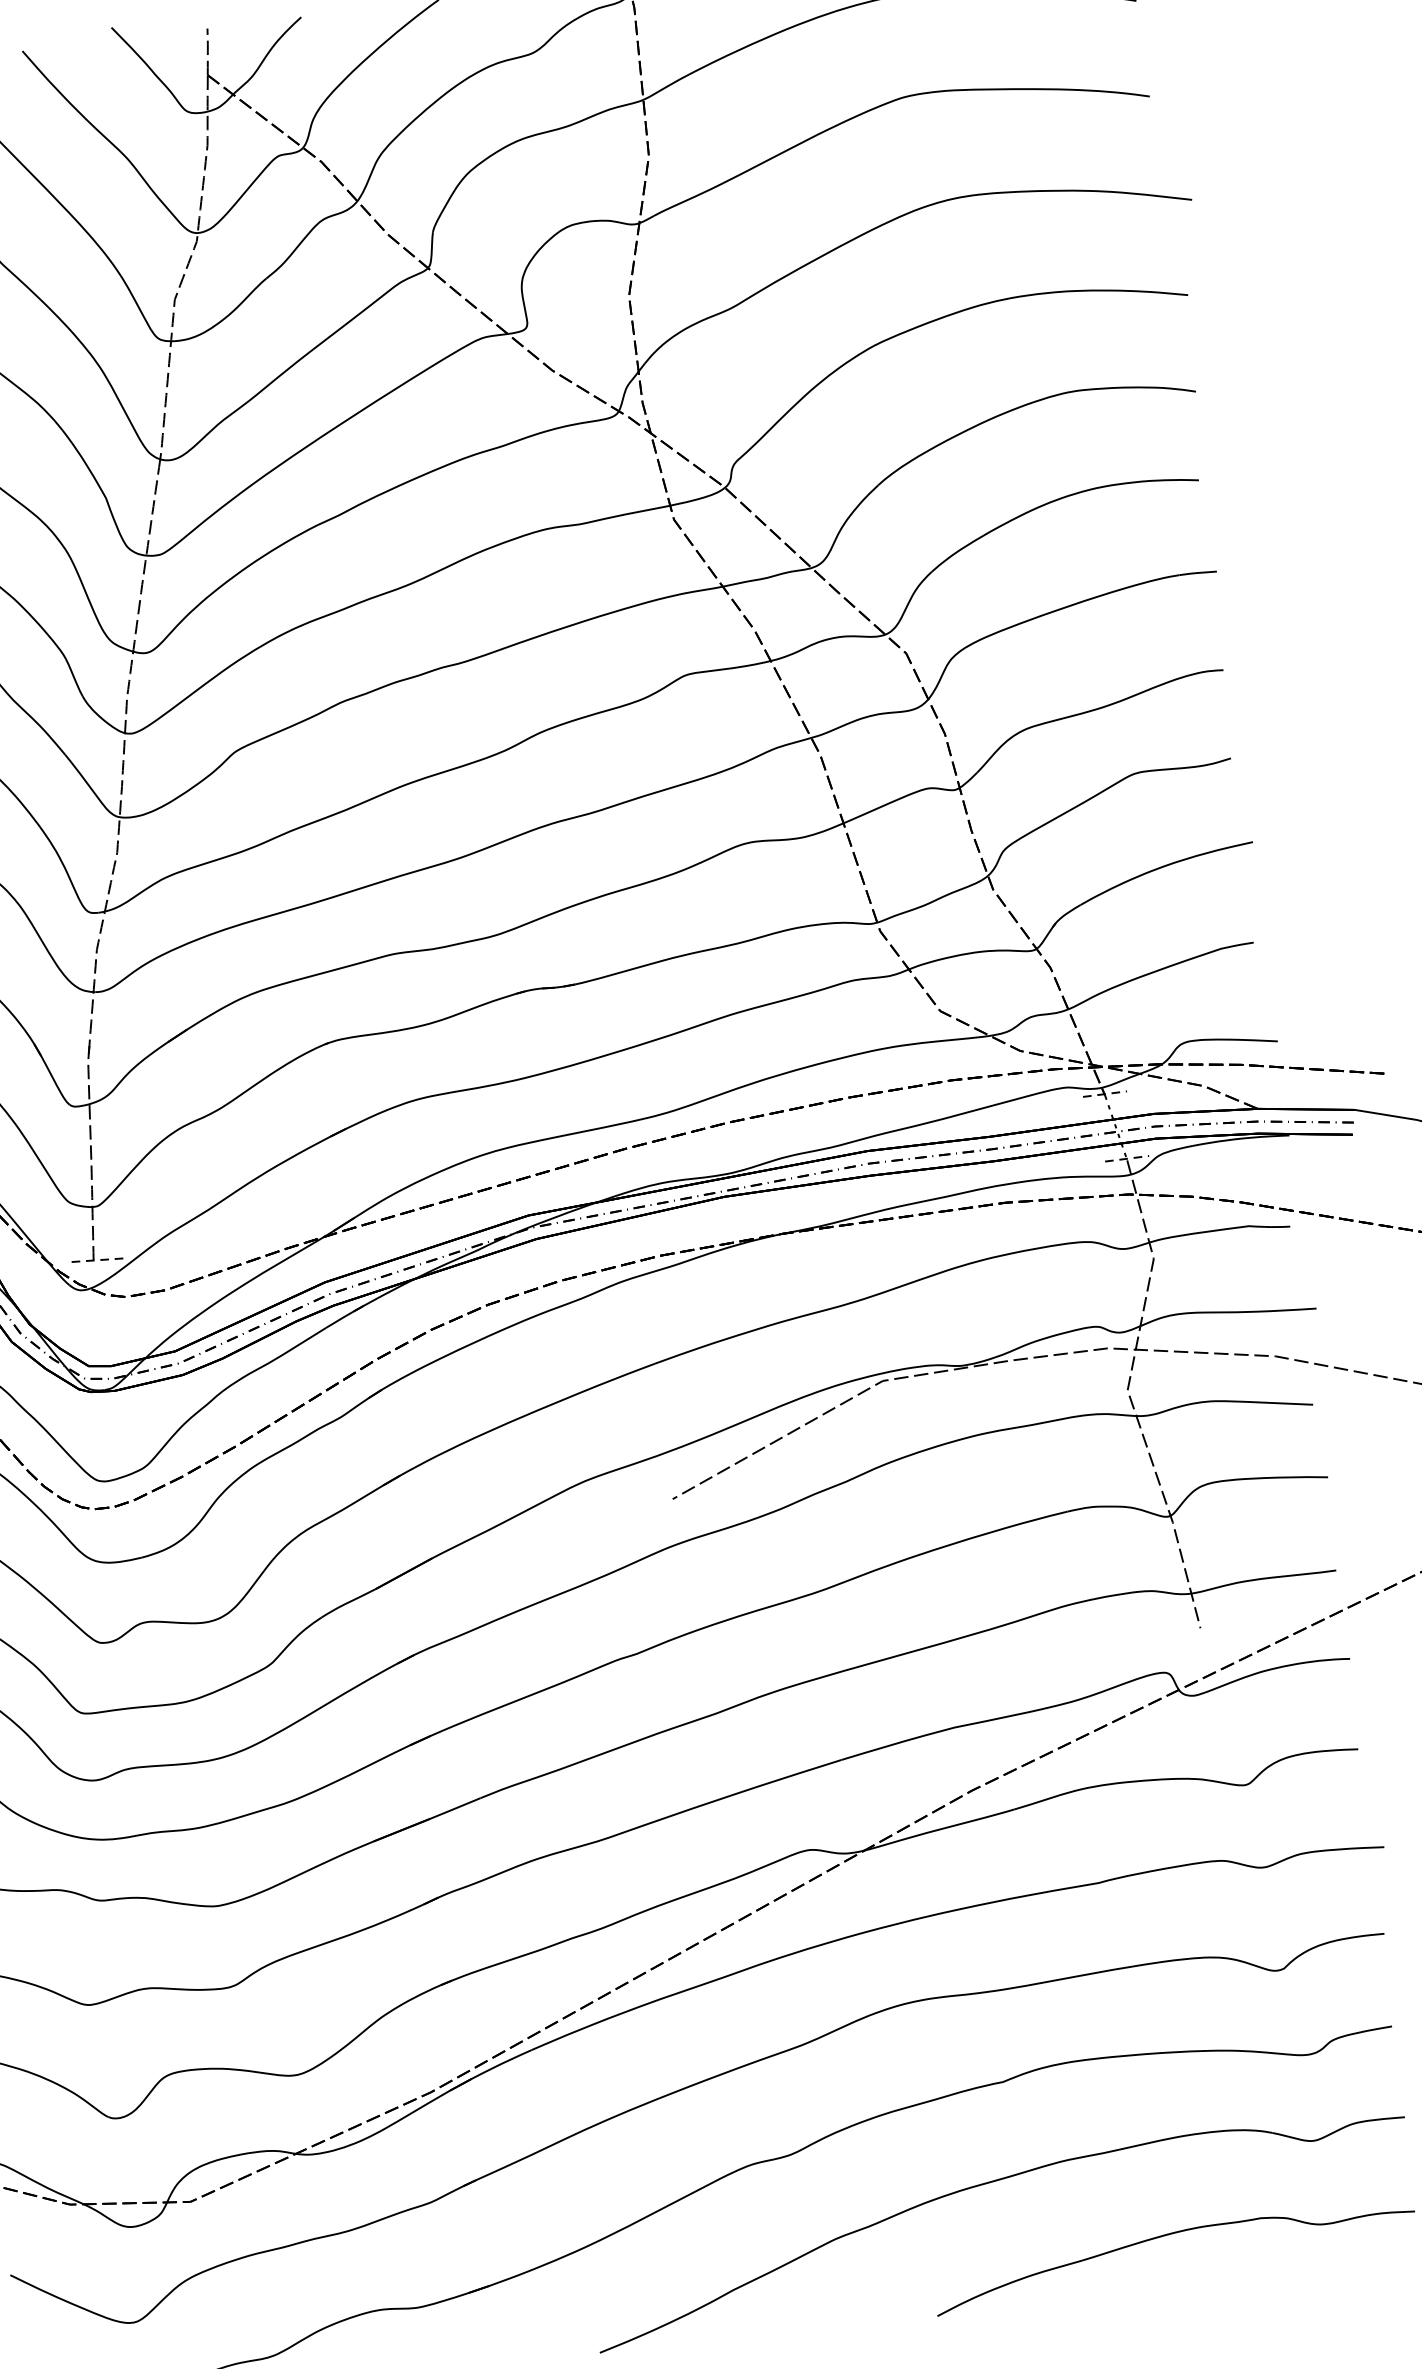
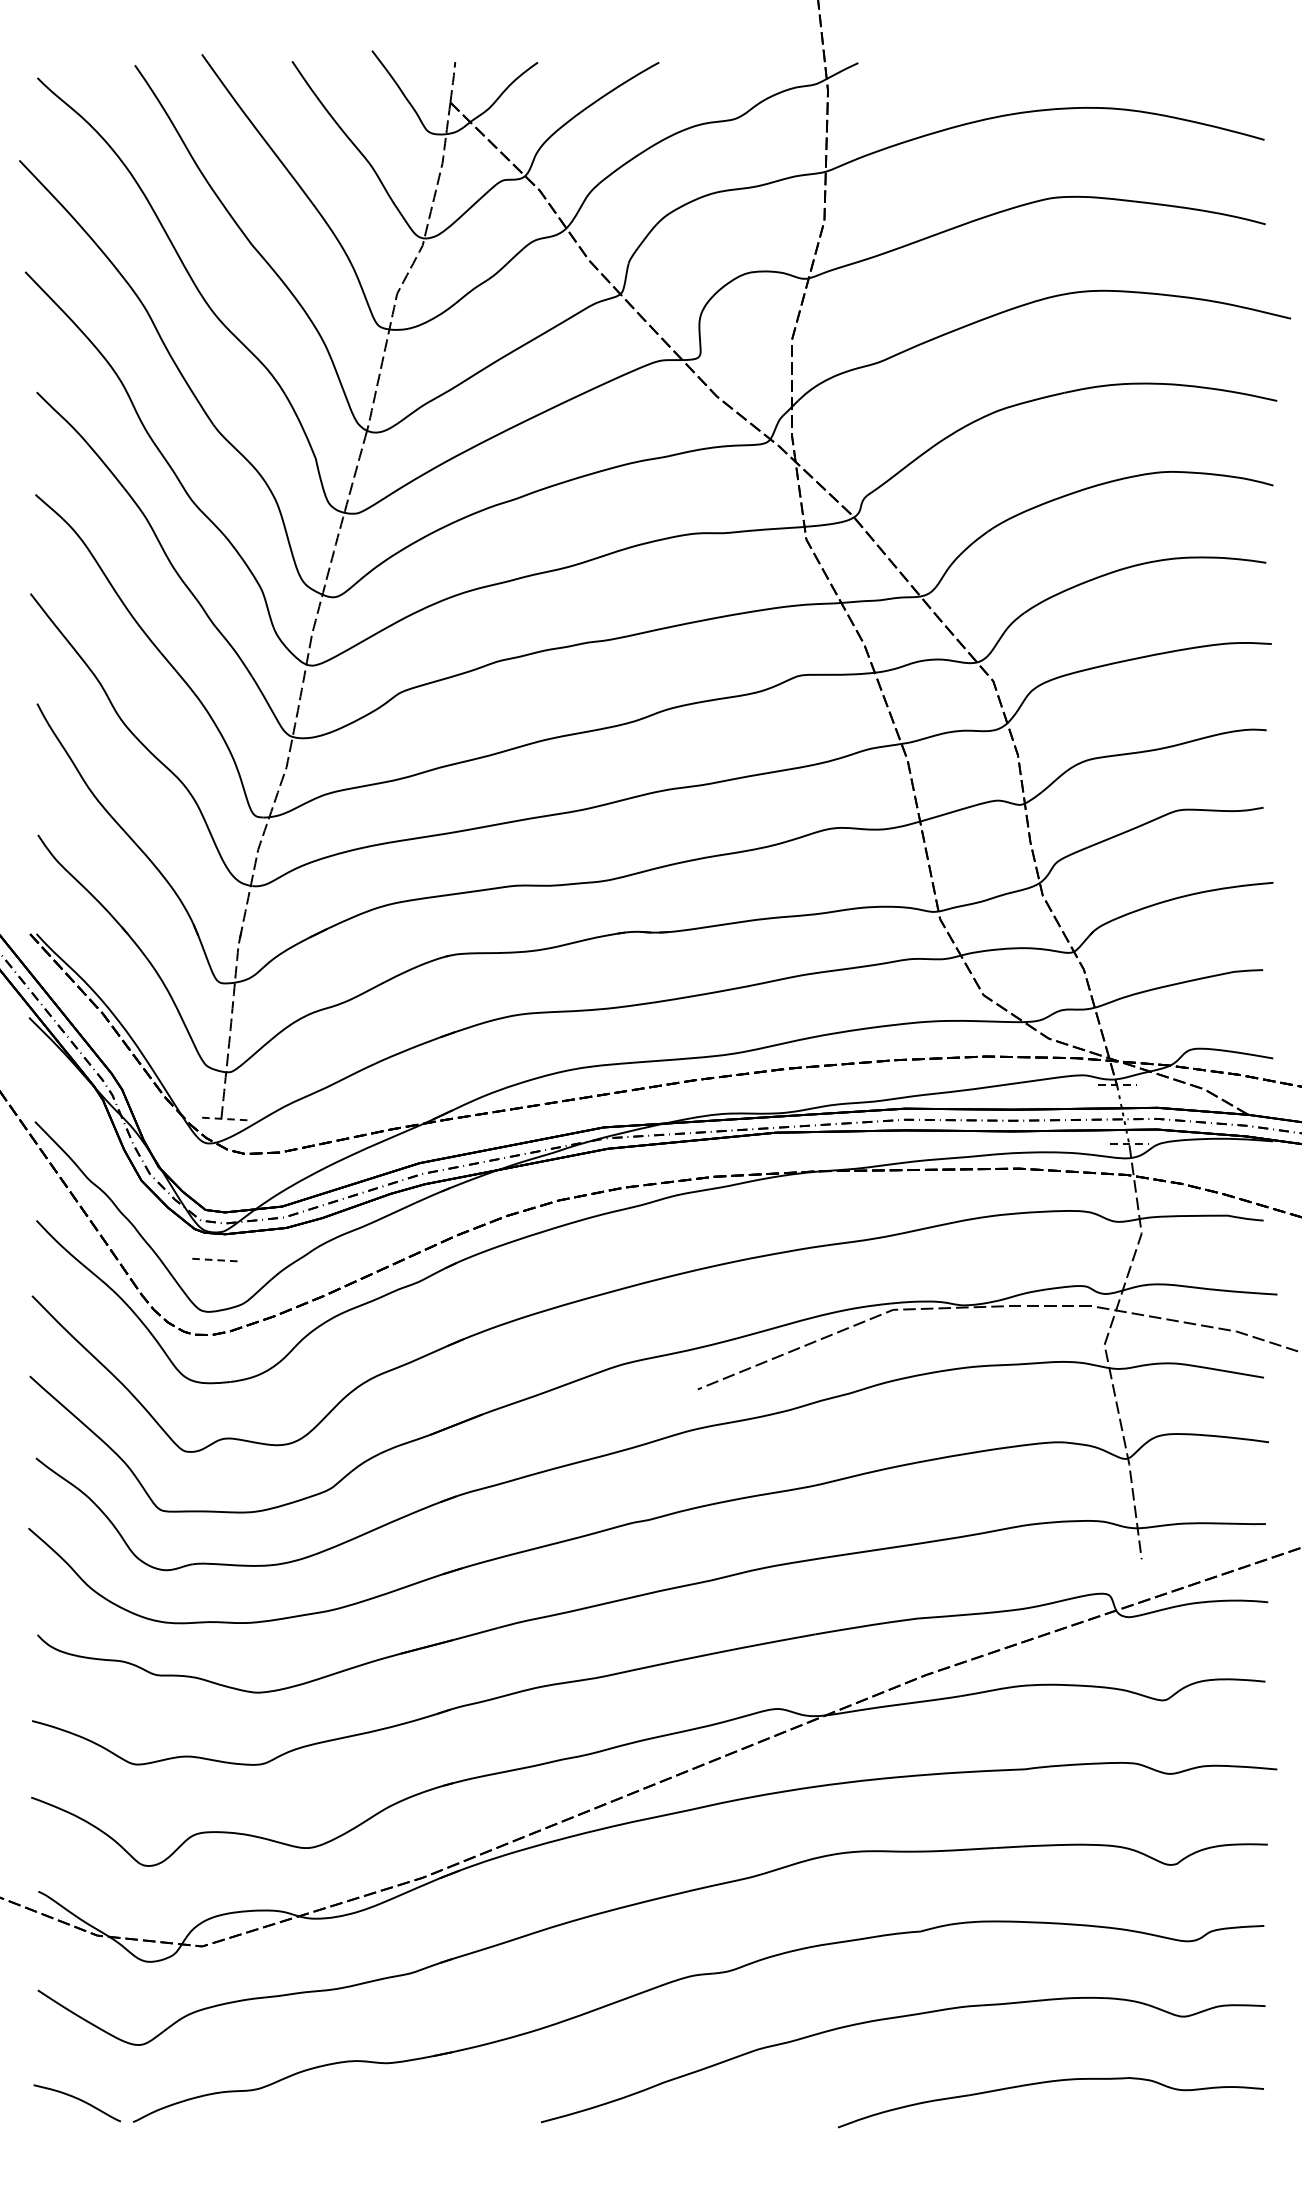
line: (103, 1422) -> (212, 1260), added

